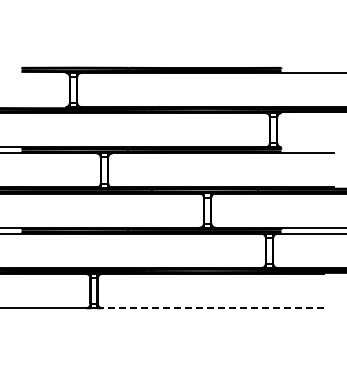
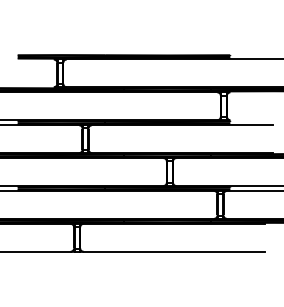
line: (212, 308) -> (173, 252), dashed -> solid

